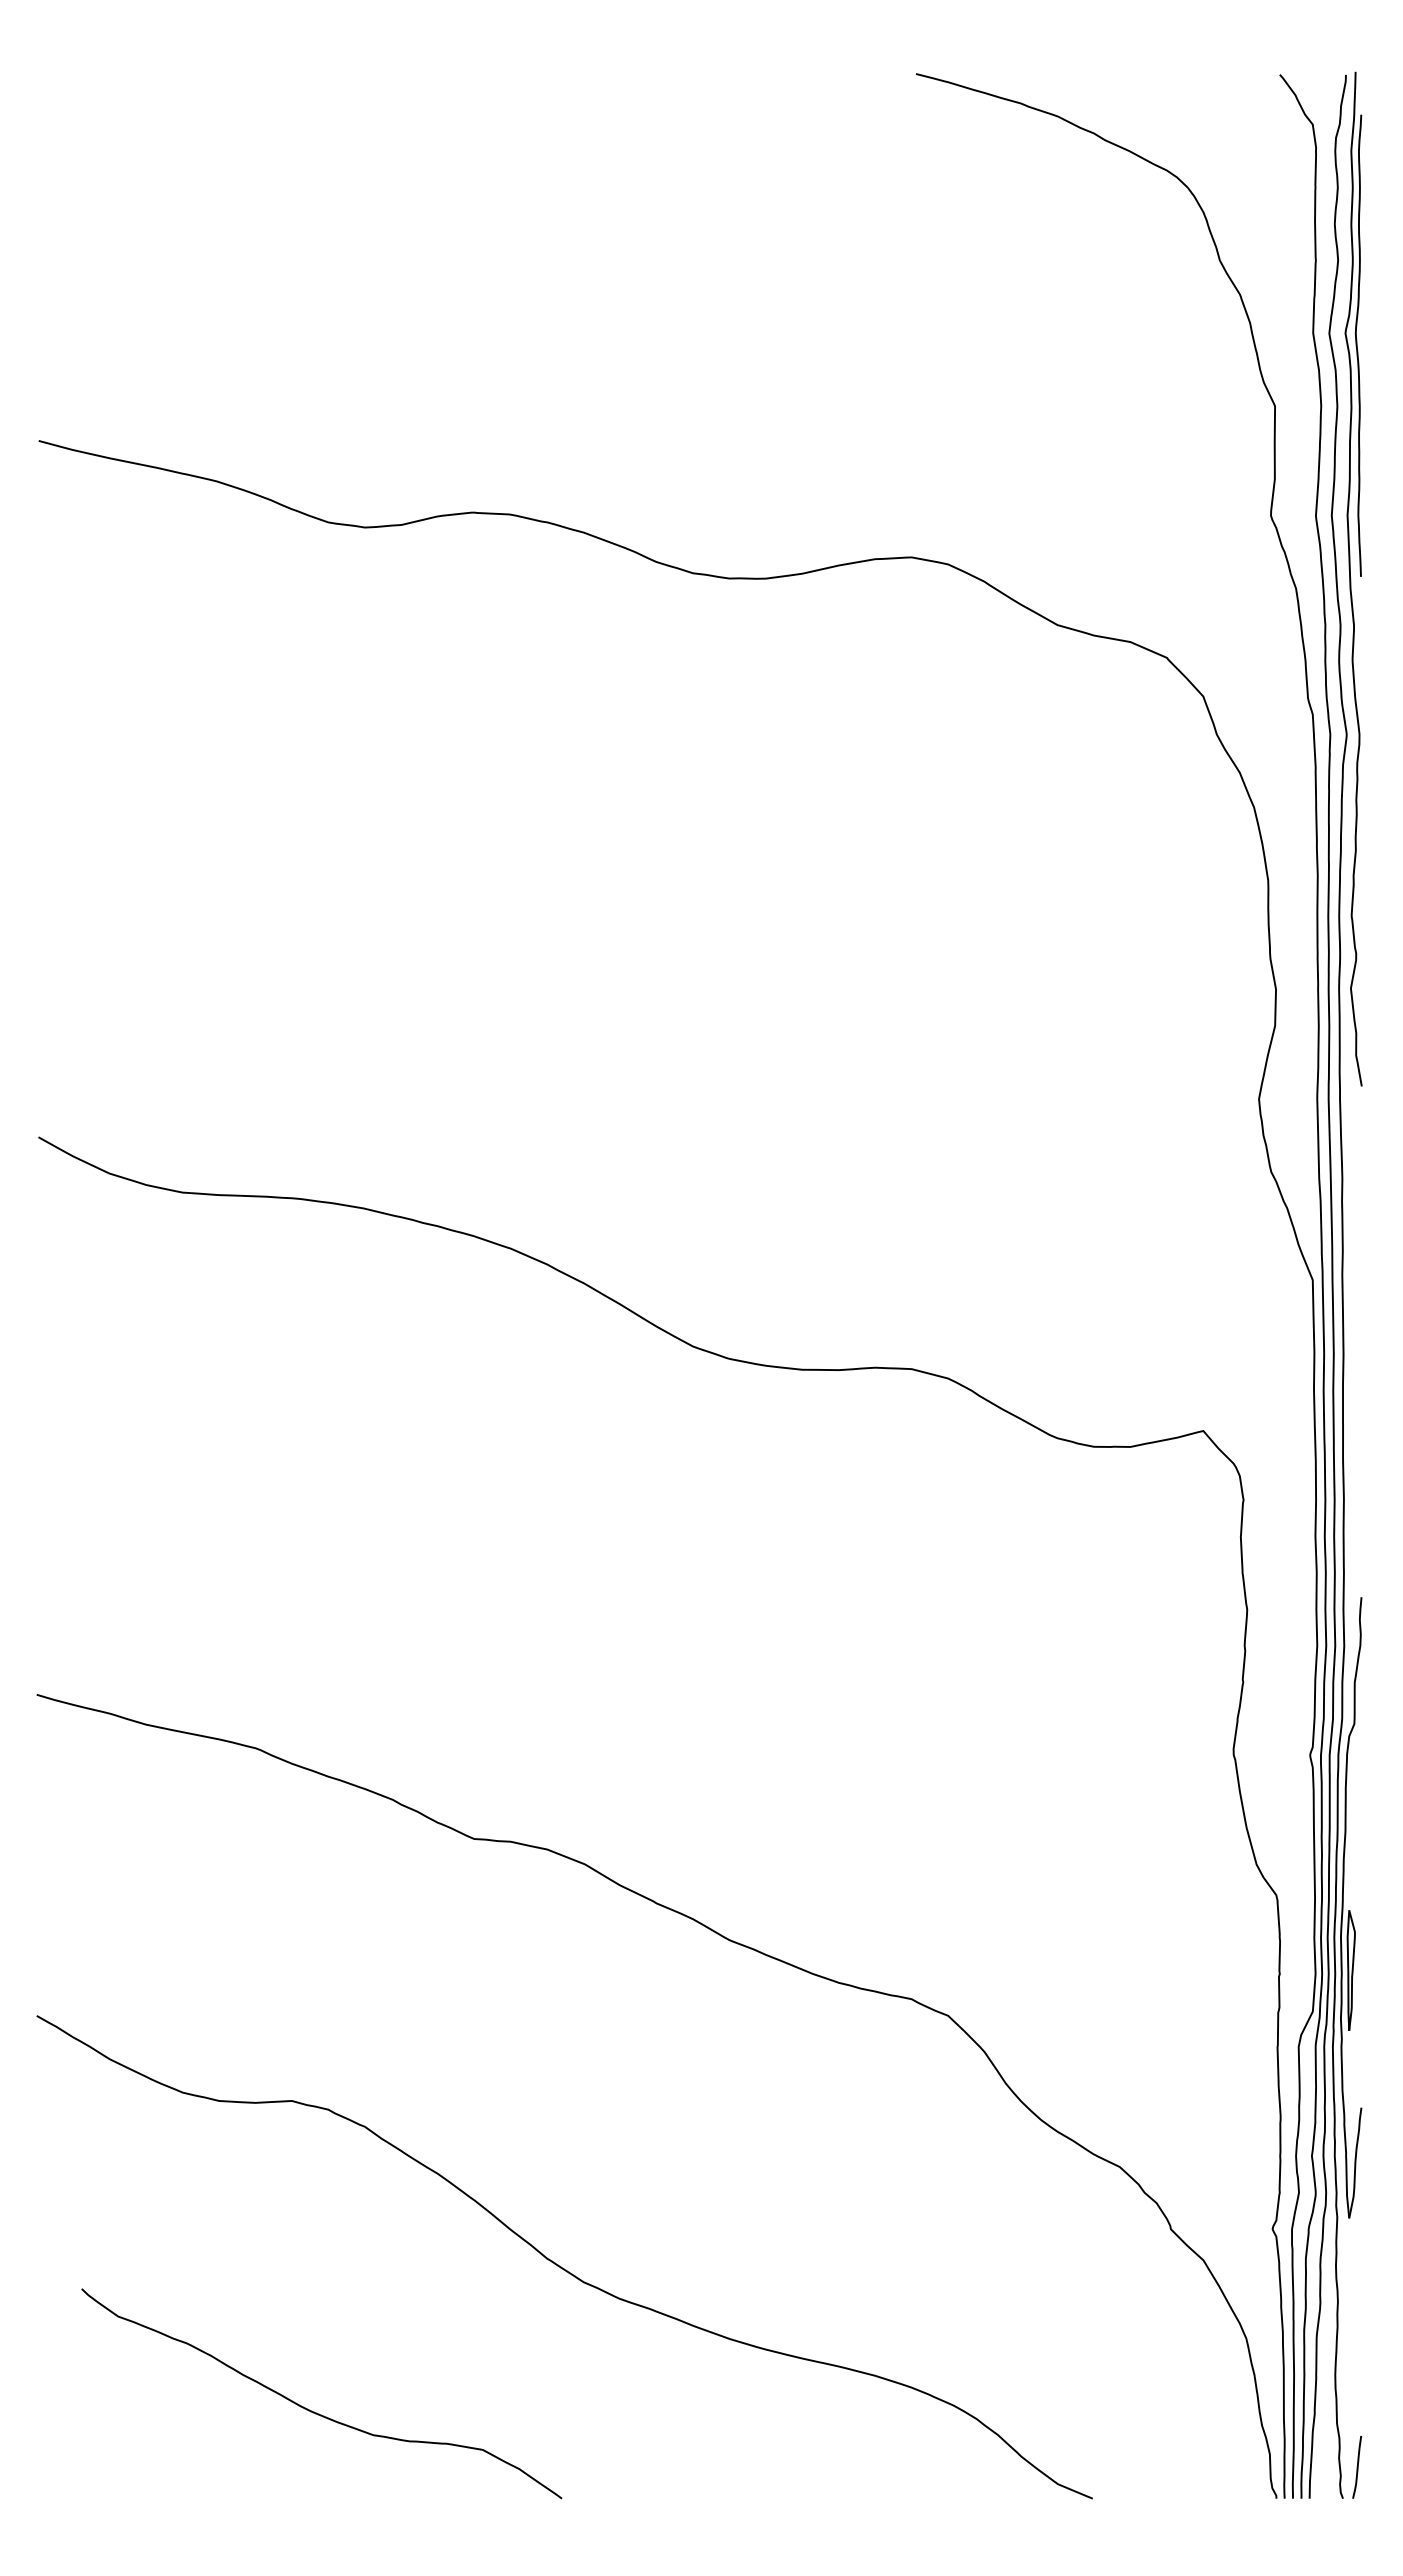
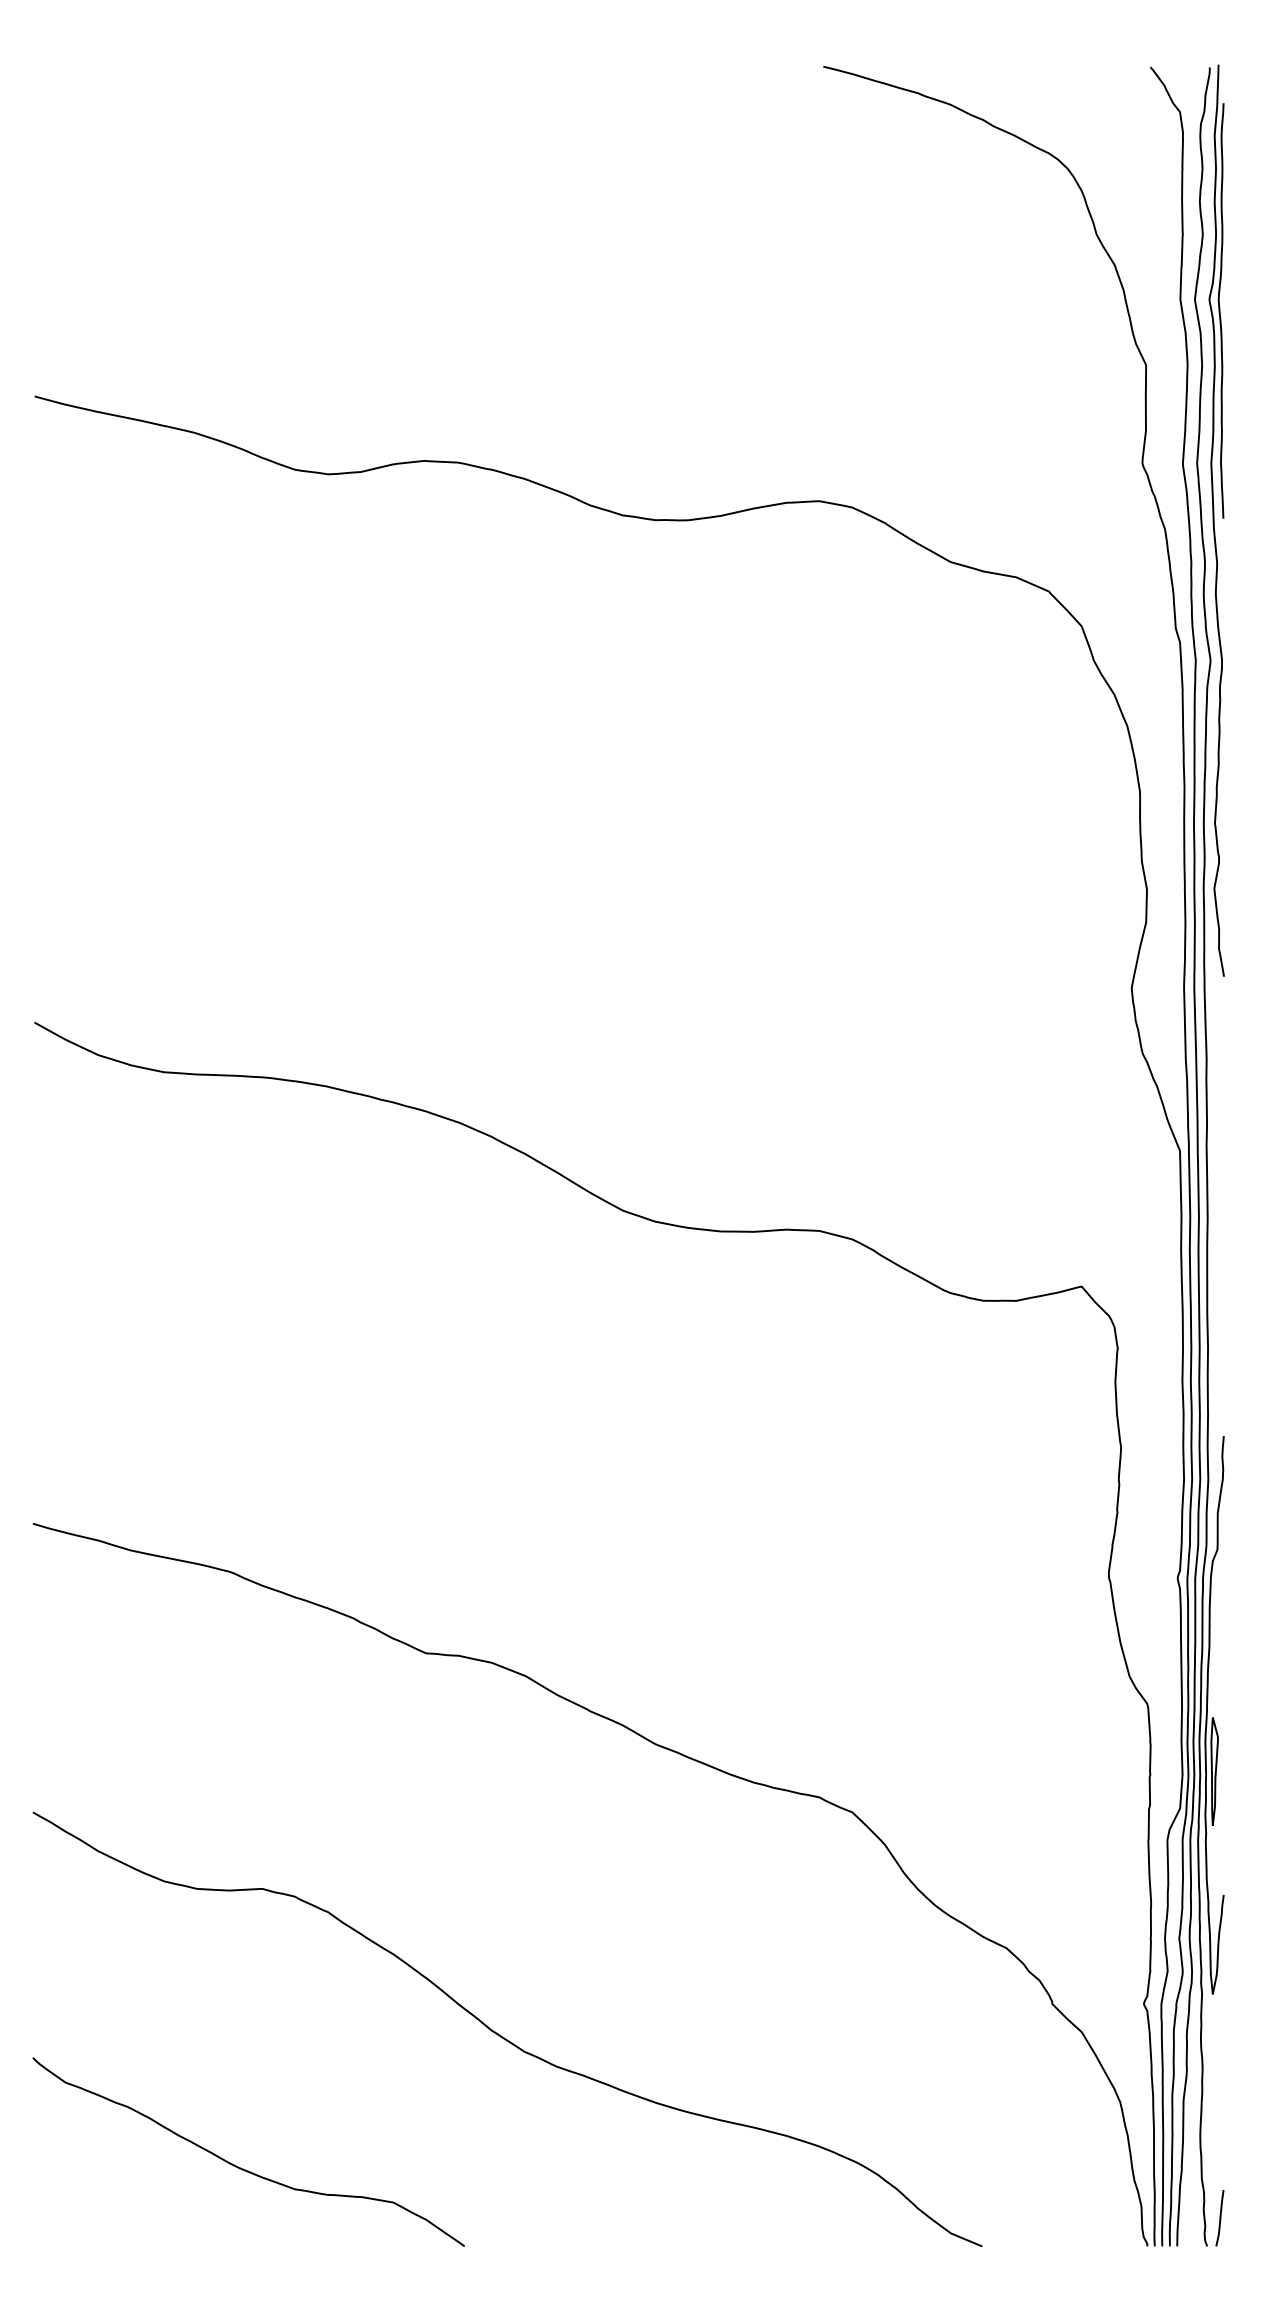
curve: (314, 2411) -> (242, 2168), moved

